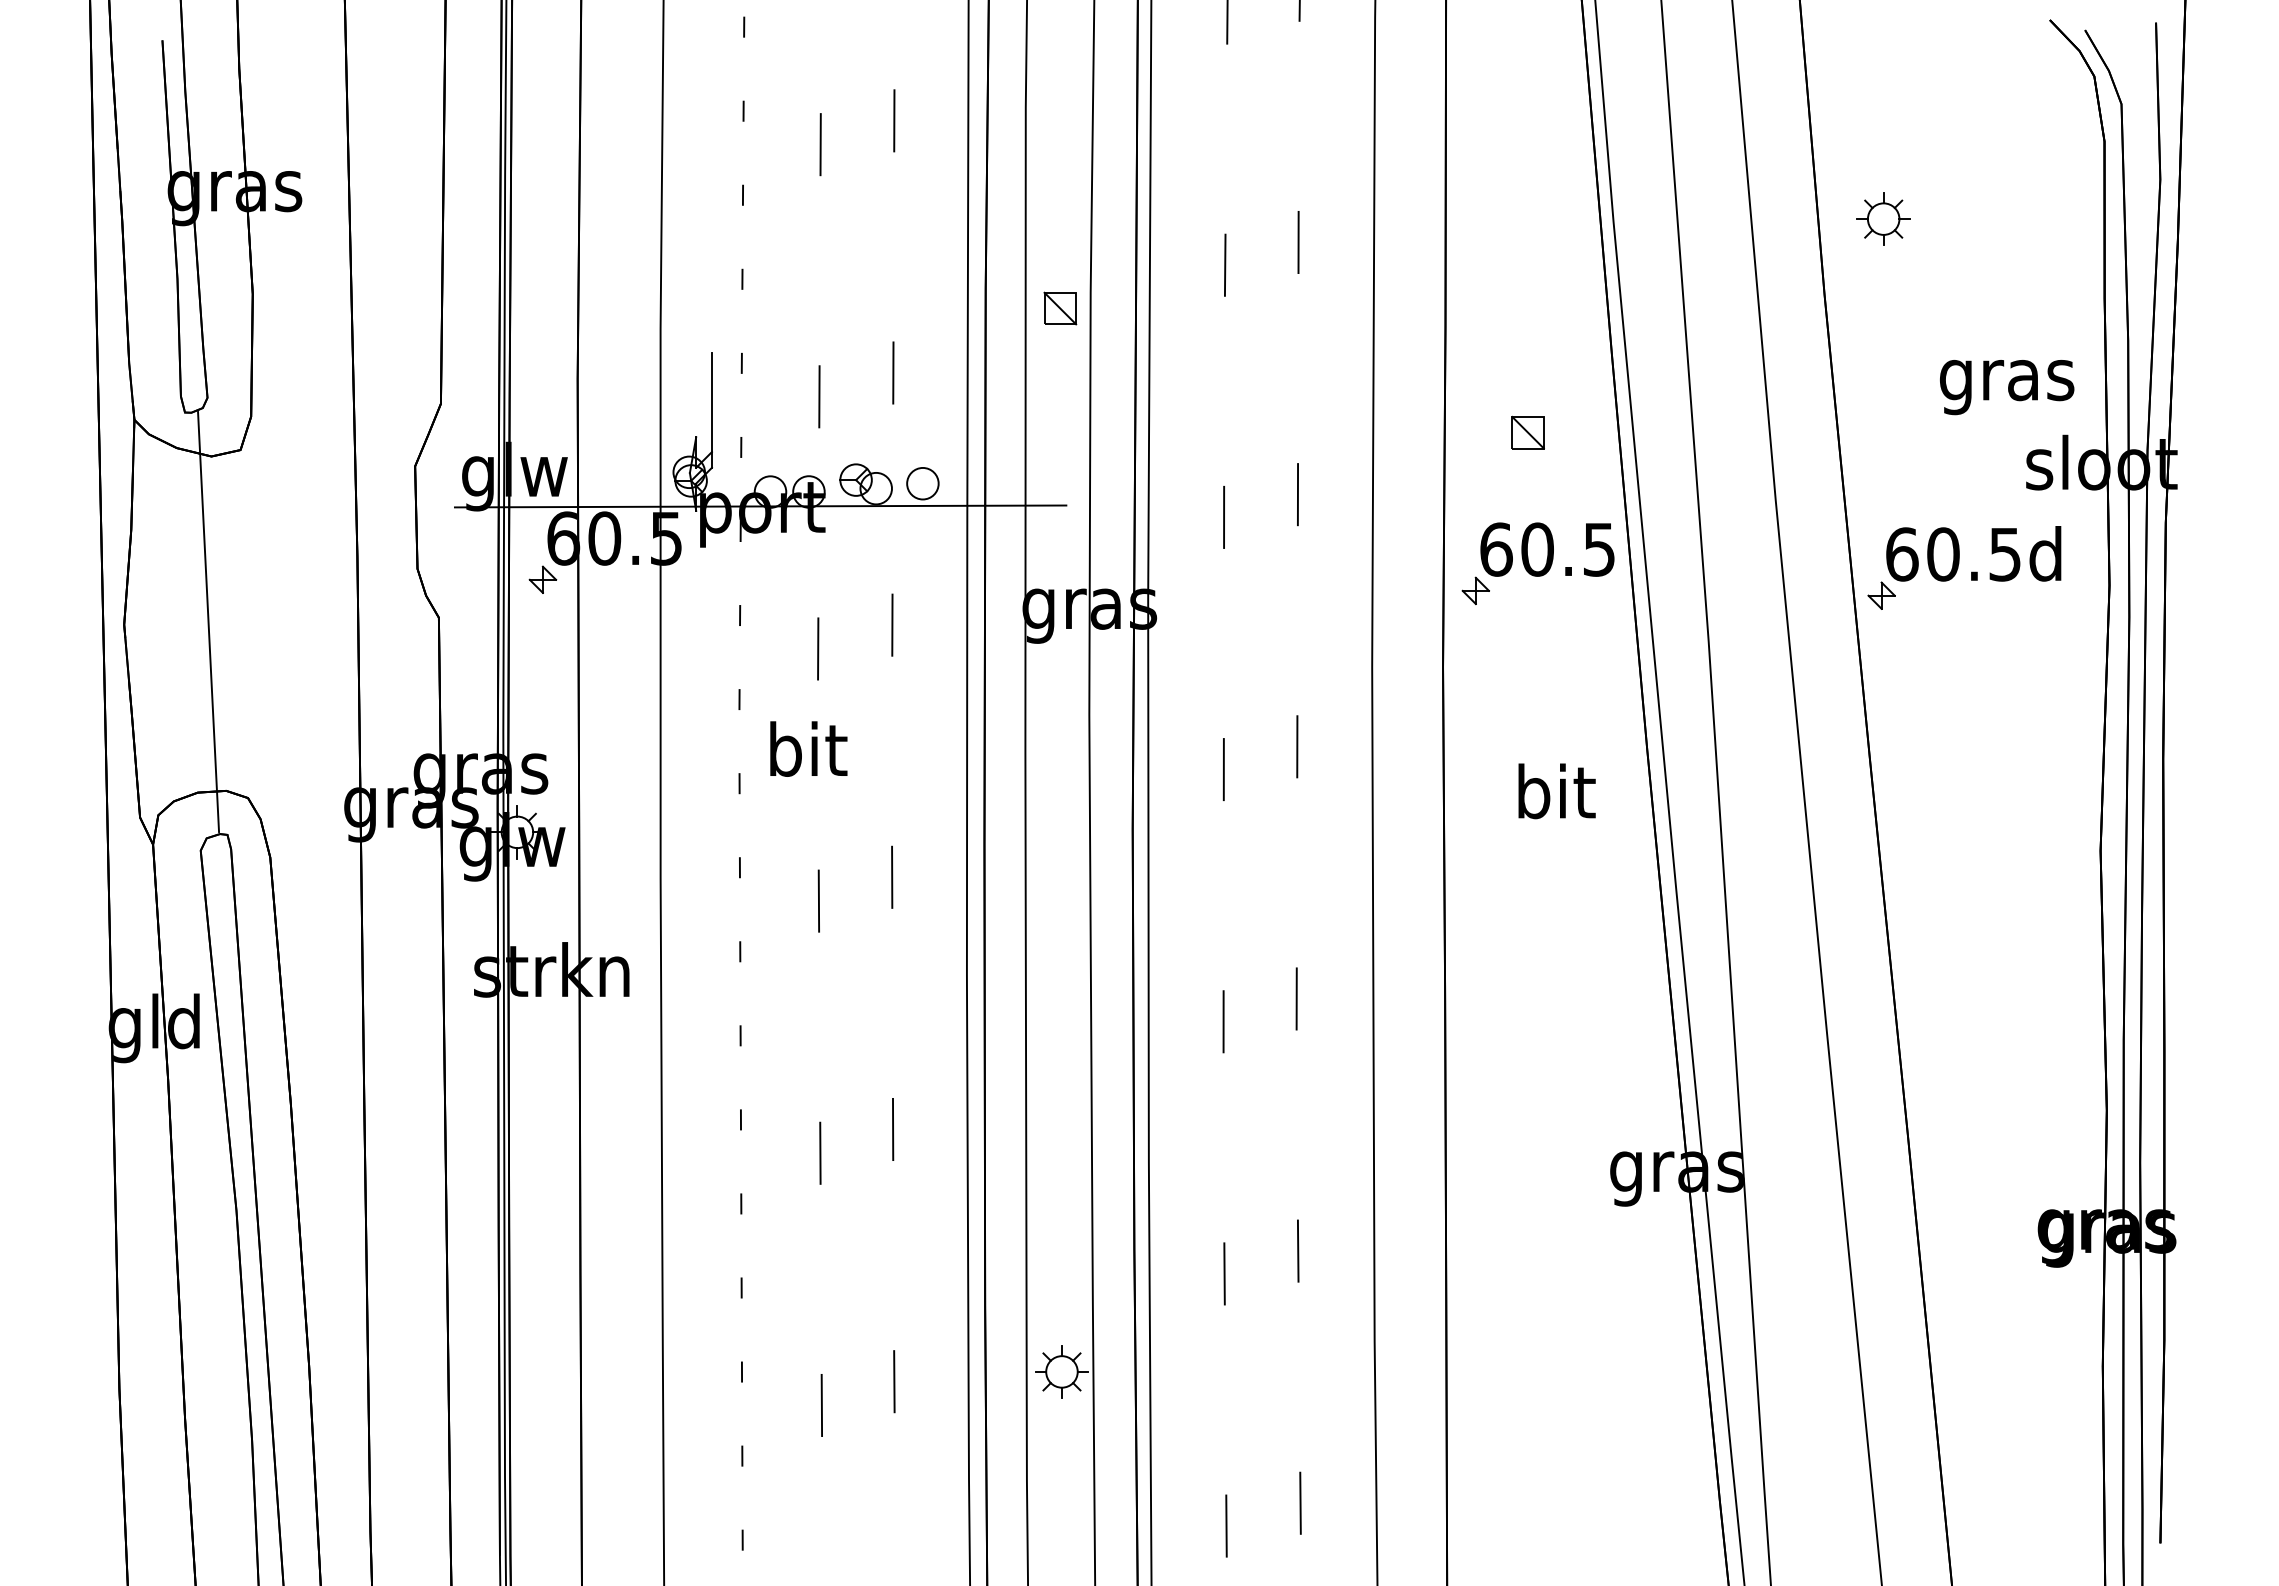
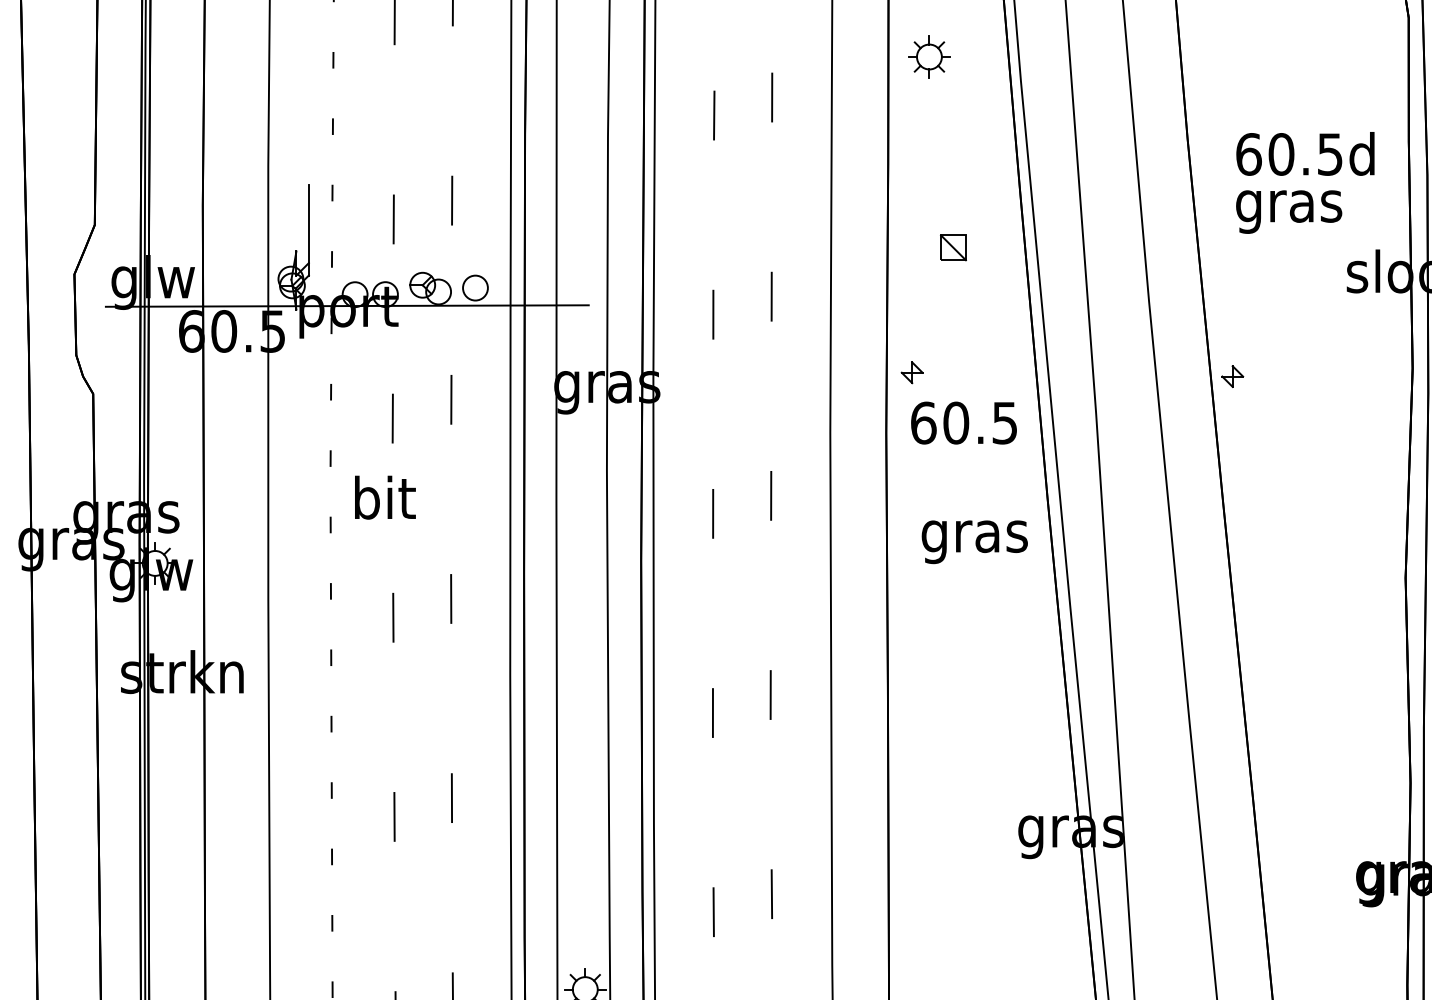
part: (1883, 218) -> (929, 56), moved
part: (1060, 308) -> (584, 149), removed
text: (2007, 387) -> (1289, 212), moved
text: (1547, 549) -> (964, 422), moved
text: (1973, 553) -> (1305, 153), moved
part: (542, 579) -> (175, 363), removed
text: (1555, 798) -> (975, 536), bit -> gras

